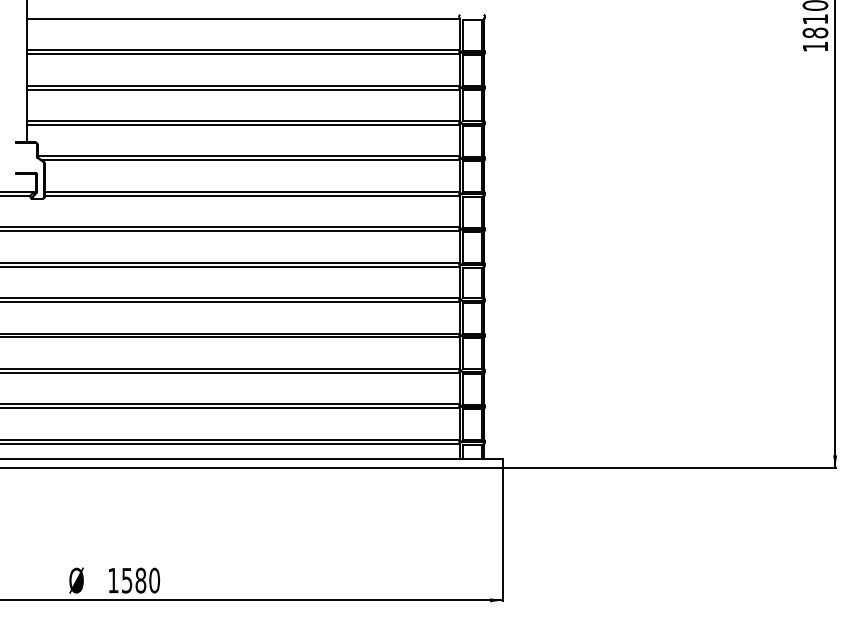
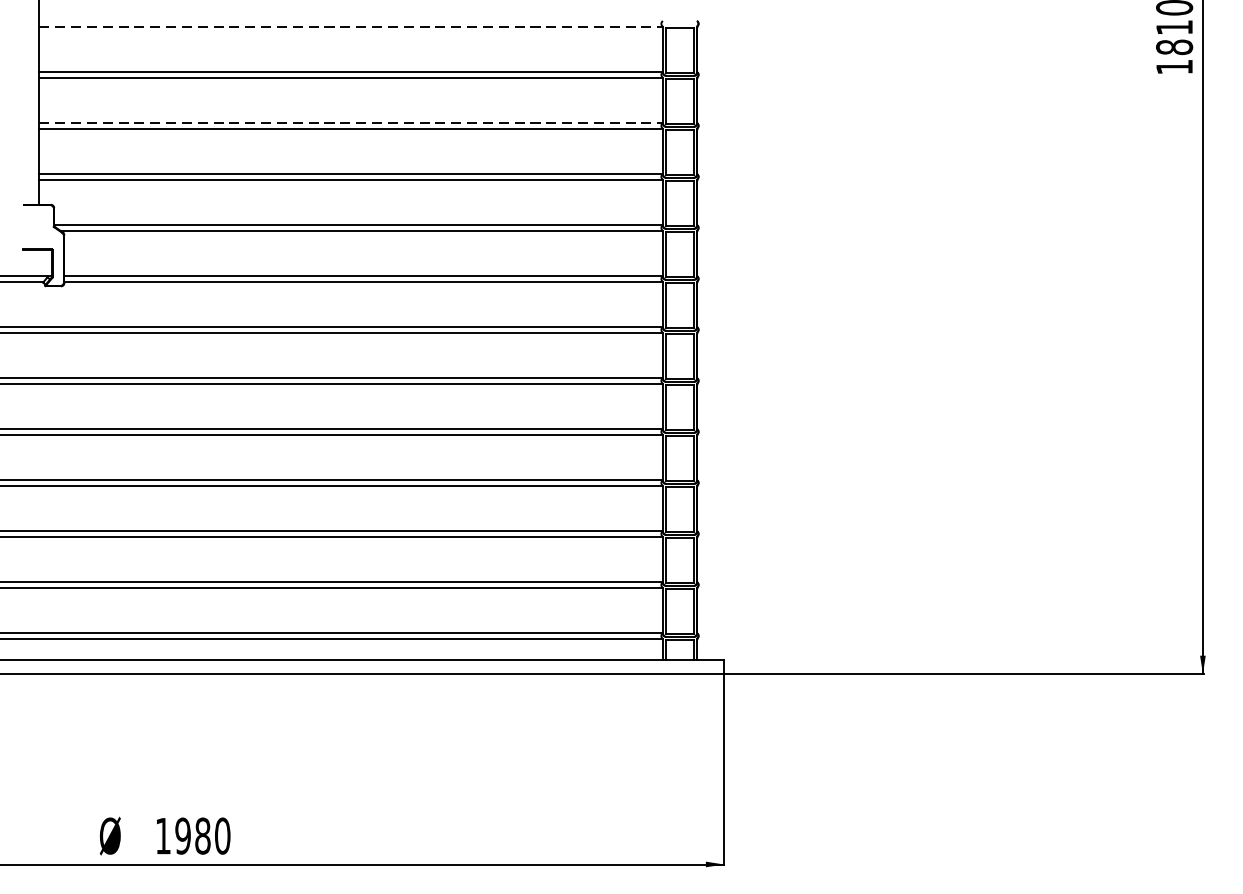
line: (243, 18) -> (350, 26), solid -> dashed
line: (243, 85) -> (350, 122), solid -> dashed
text: (126, 580) -> (182, 835), 1580 -> 1980

